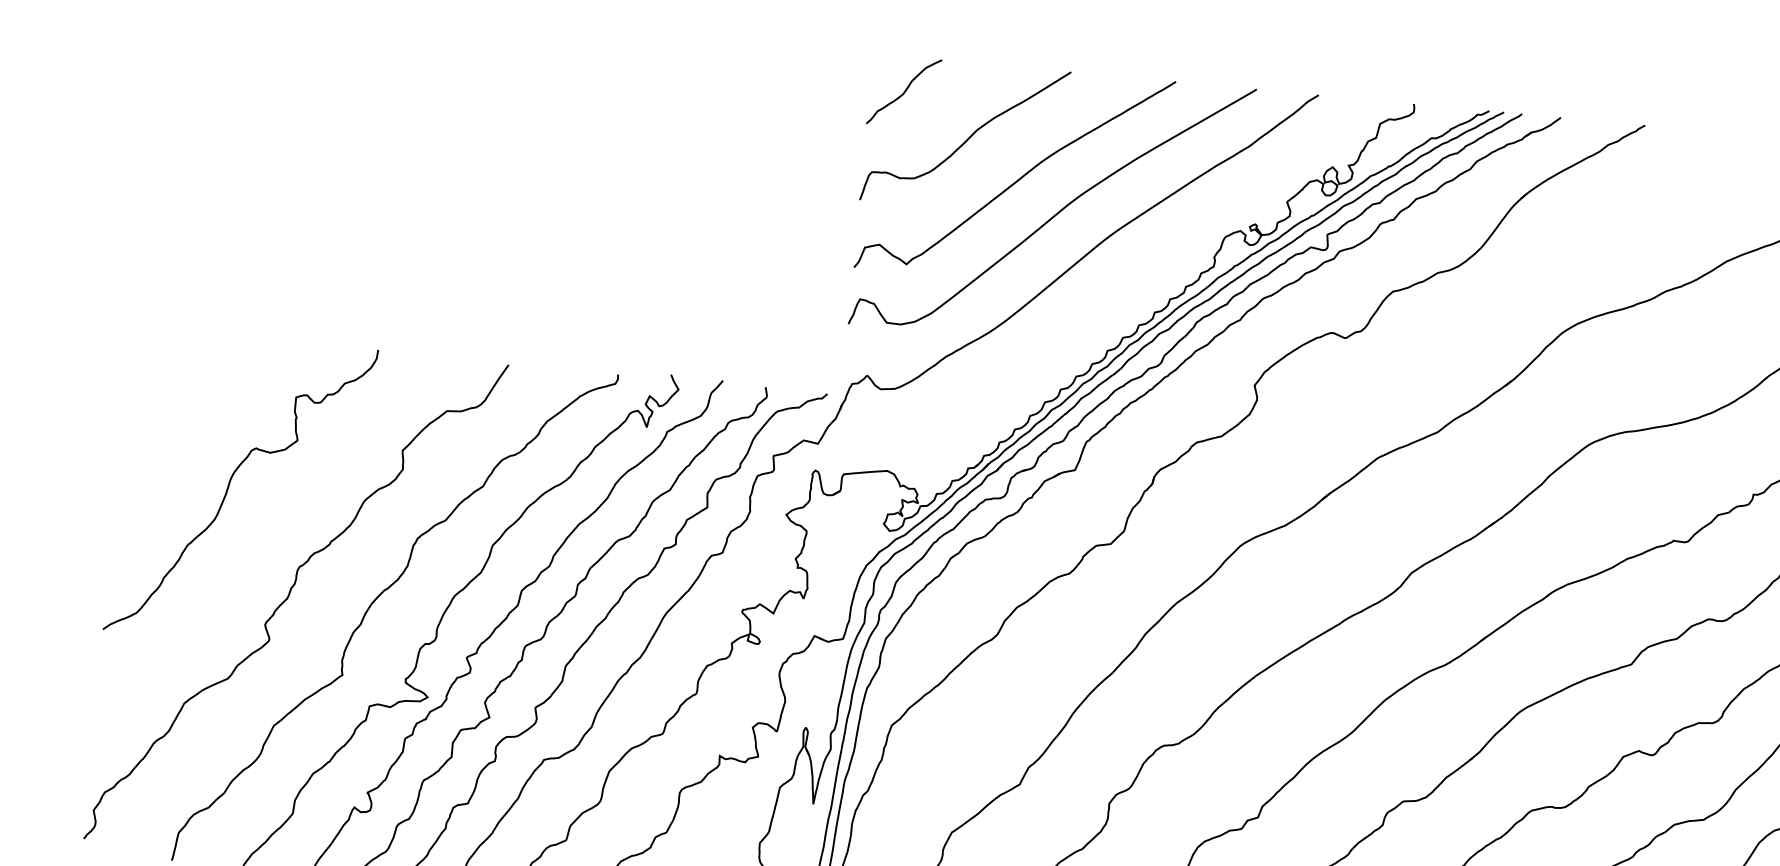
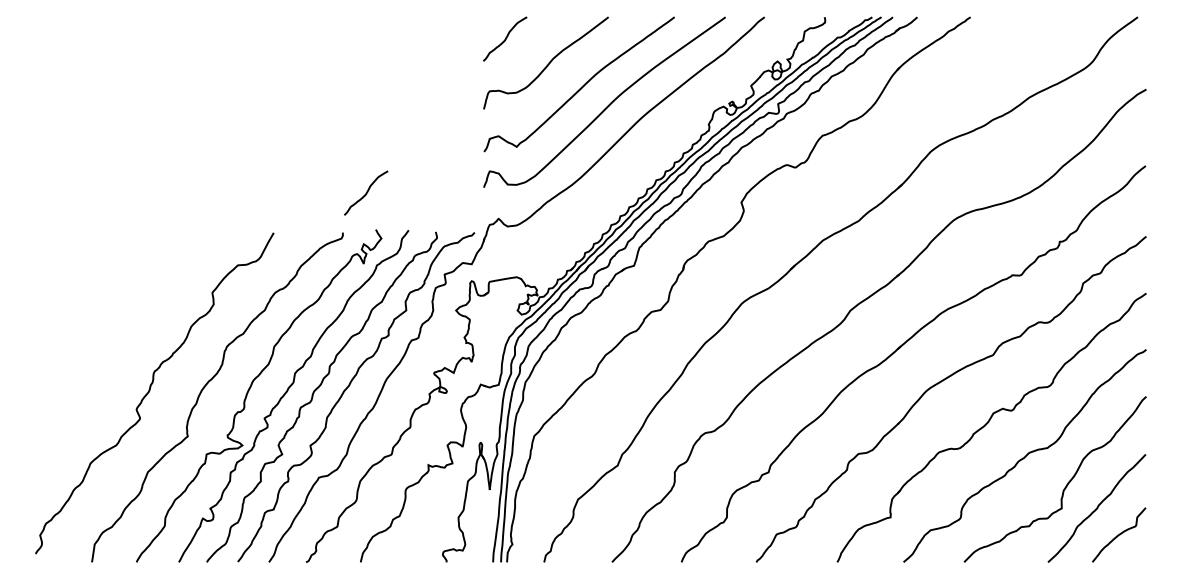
curve: (661, 314) -> (366, 192), added
curve: (229, 488) -> (106, 326), removed

